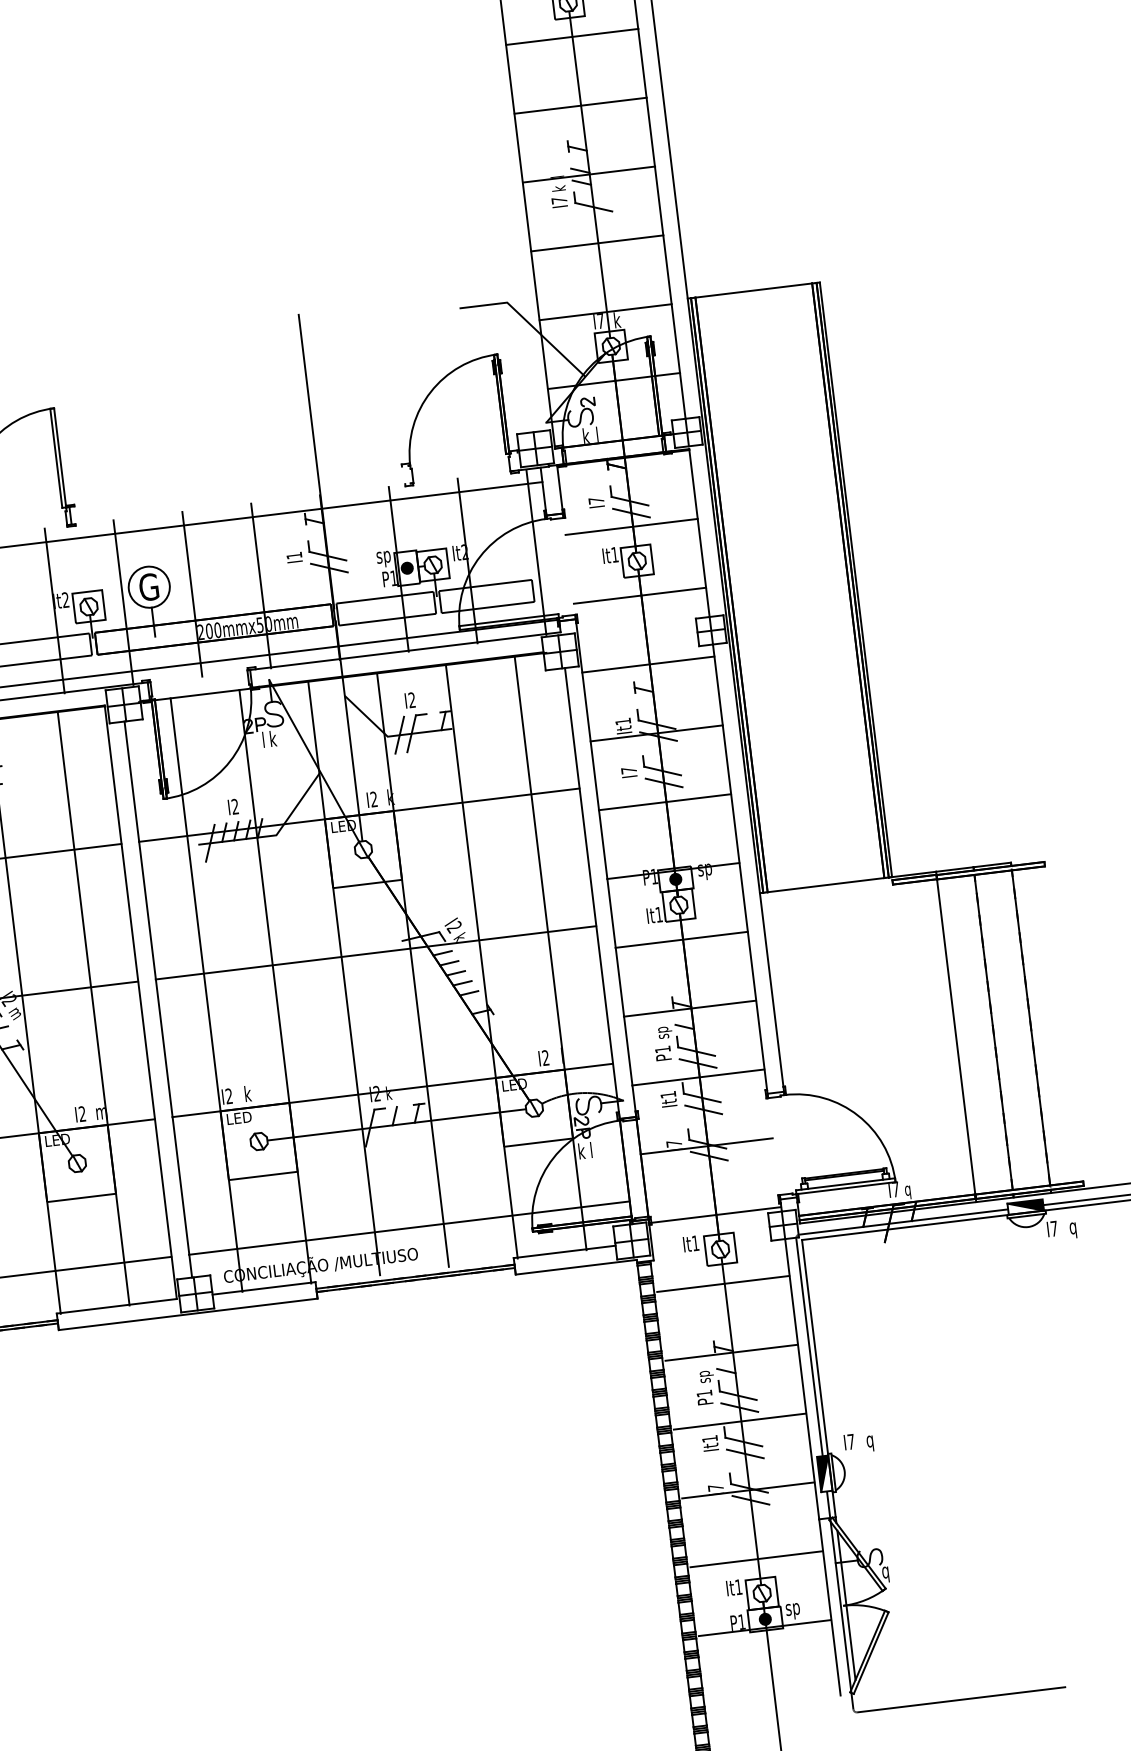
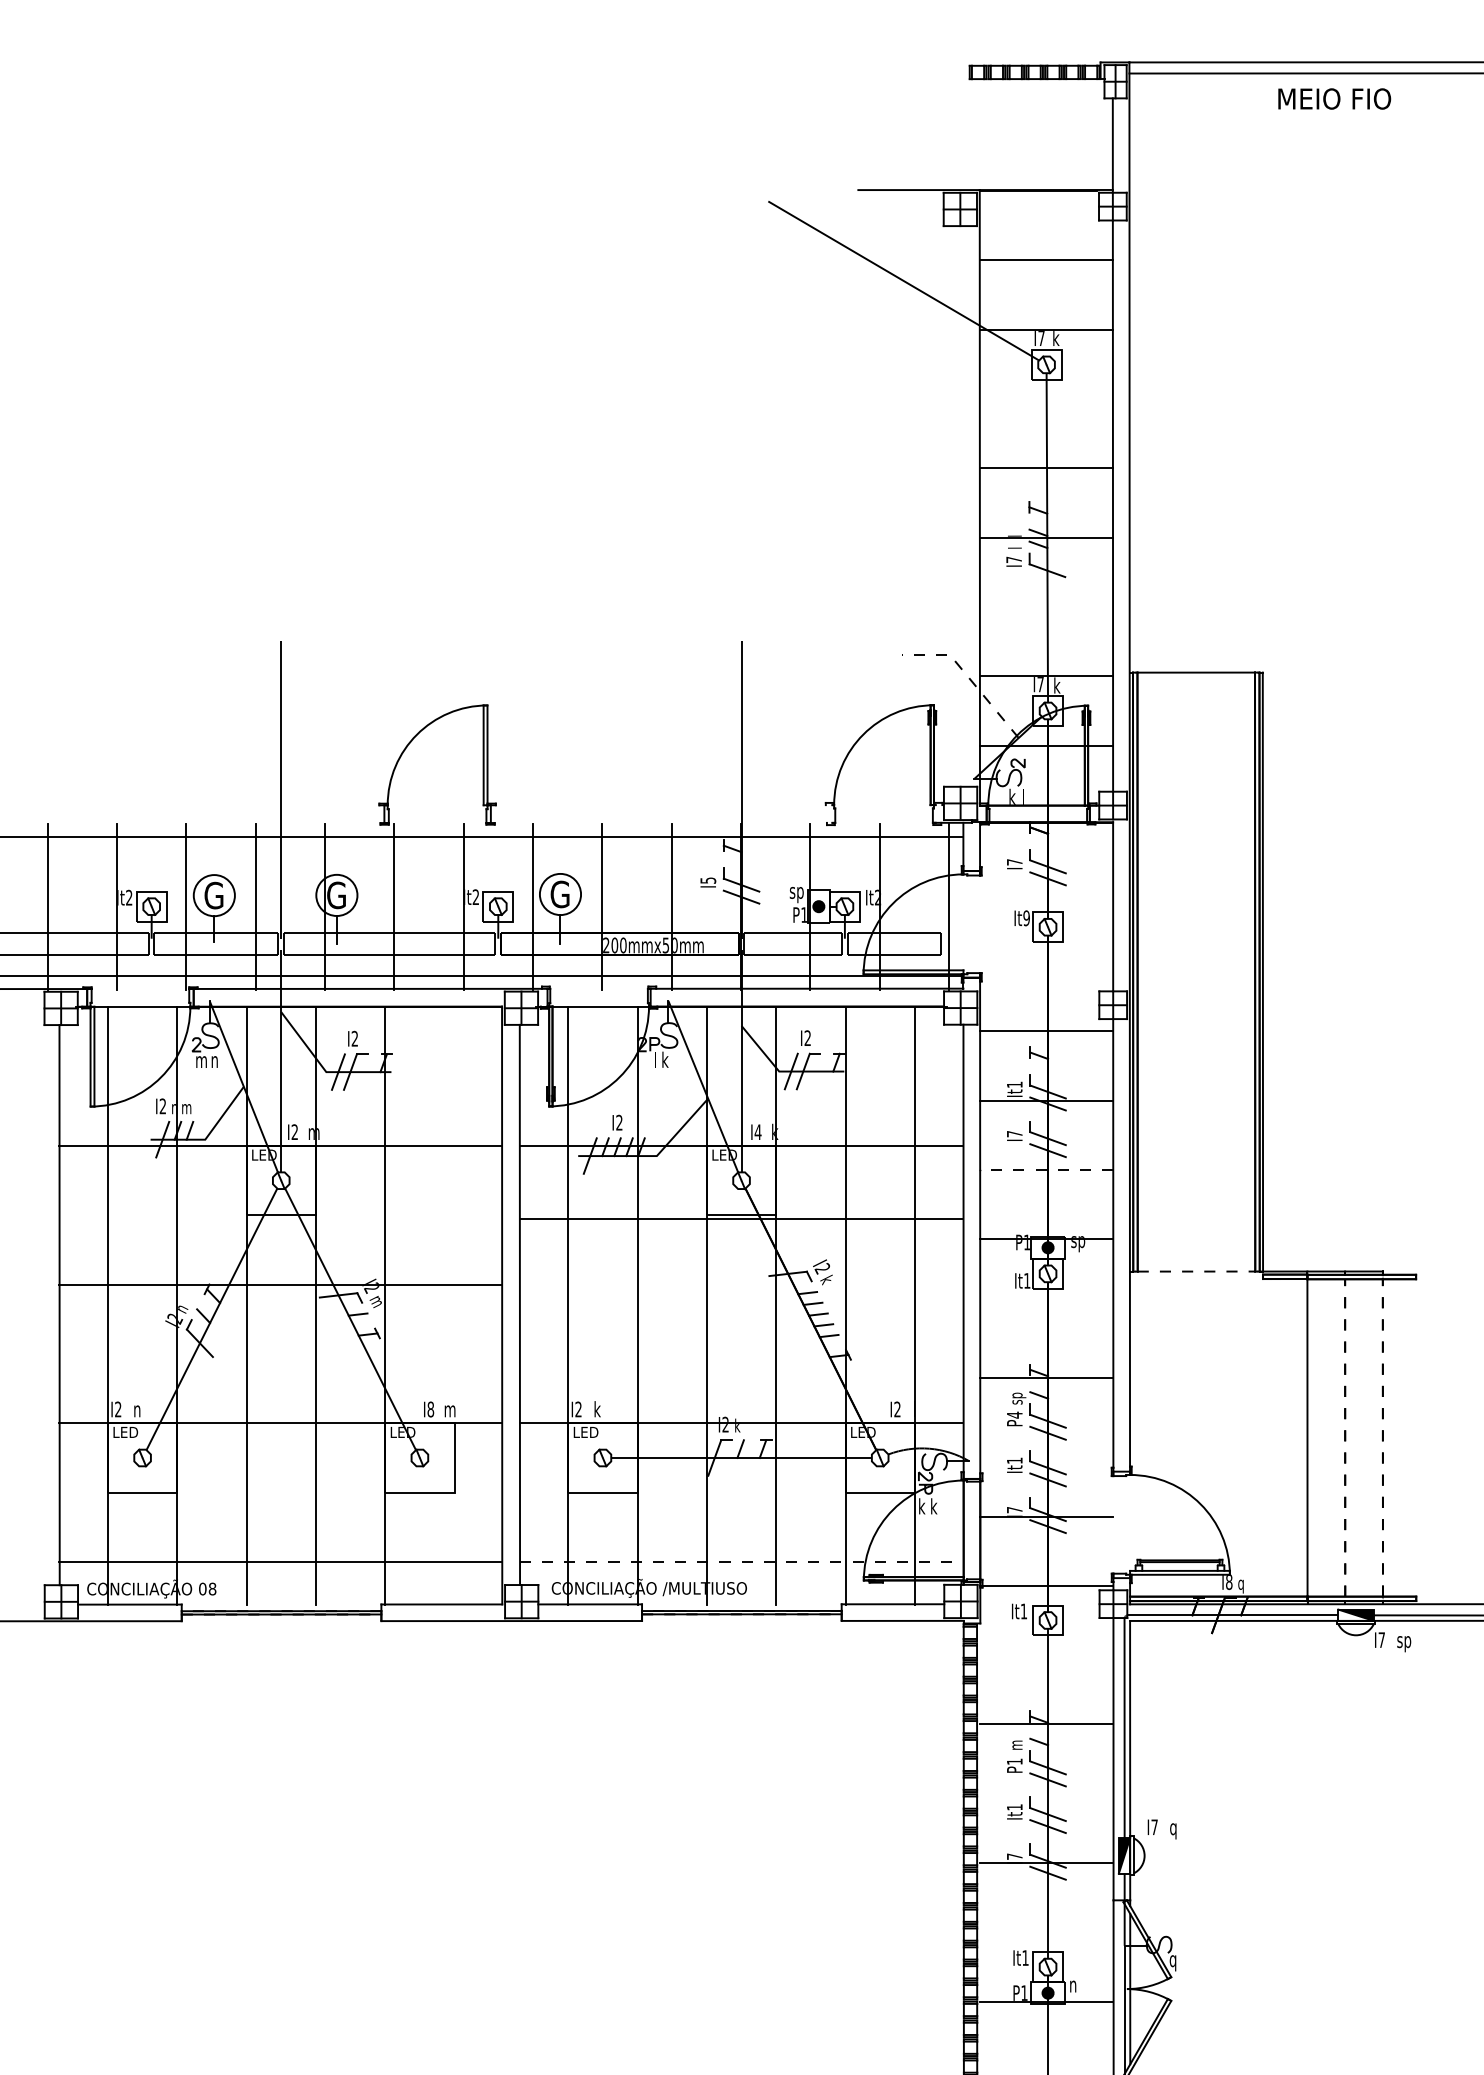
line: (572, 37) -> (1046, 399), removed
text: (558, 188) -> (1014, 547), k -> l
line: (597, 242) -> (1046, 606), removed
line: (528, 322) -> (968, 677), solid -> dashed
line: (631, 526) -> (1046, 892), removed
text: (294, 555) -> (708, 880), I1 -> I5
text: (614, 555) -> (1026, 918), It1 -> It9
line: (639, 595) -> (1046, 961), removed
text: (373, 798) -> (757, 1131), I2 -> I4
line: (664, 801) -> (1046, 1169), solid -> dashed
line: (826, 885) -> (1196, 1271), solid -> dashed
line: (681, 939) -> (1046, 1308), removed
line: (375, 952) -> (741, 1218), moved
line: (93, 1008) -> (454, 1306), removed
line: (1030, 1027) -> (1382, 1437), solid -> dashed
line: (993, 1031) -> (1345, 1437), solid -> dashed
text: (662, 1048) -> (1014, 1414), P1 -> P4
line: (698, 1077) -> (1046, 1447), removed
text: (82, 1114) -> (430, 1409), I2 -> I8
text: (594, 1149) -> (934, 1506), l -> k
text: (896, 1189) -> (1229, 1582), I7 -> I8
line: (409, 1227) -> (741, 1561), solid -> dashed
text: (1077, 1230) -> (1404, 1644), q -> sp
line: (723, 1284) -> (1046, 1655), removed
text: (707, 1376) -> (1019, 1745), sp -> m
line: (739, 1421) -> (1046, 1793), removed
line: (756, 1559) -> (1046, 1932), removed
text: (793, 1611) -> (1076, 1988), sp -> n

